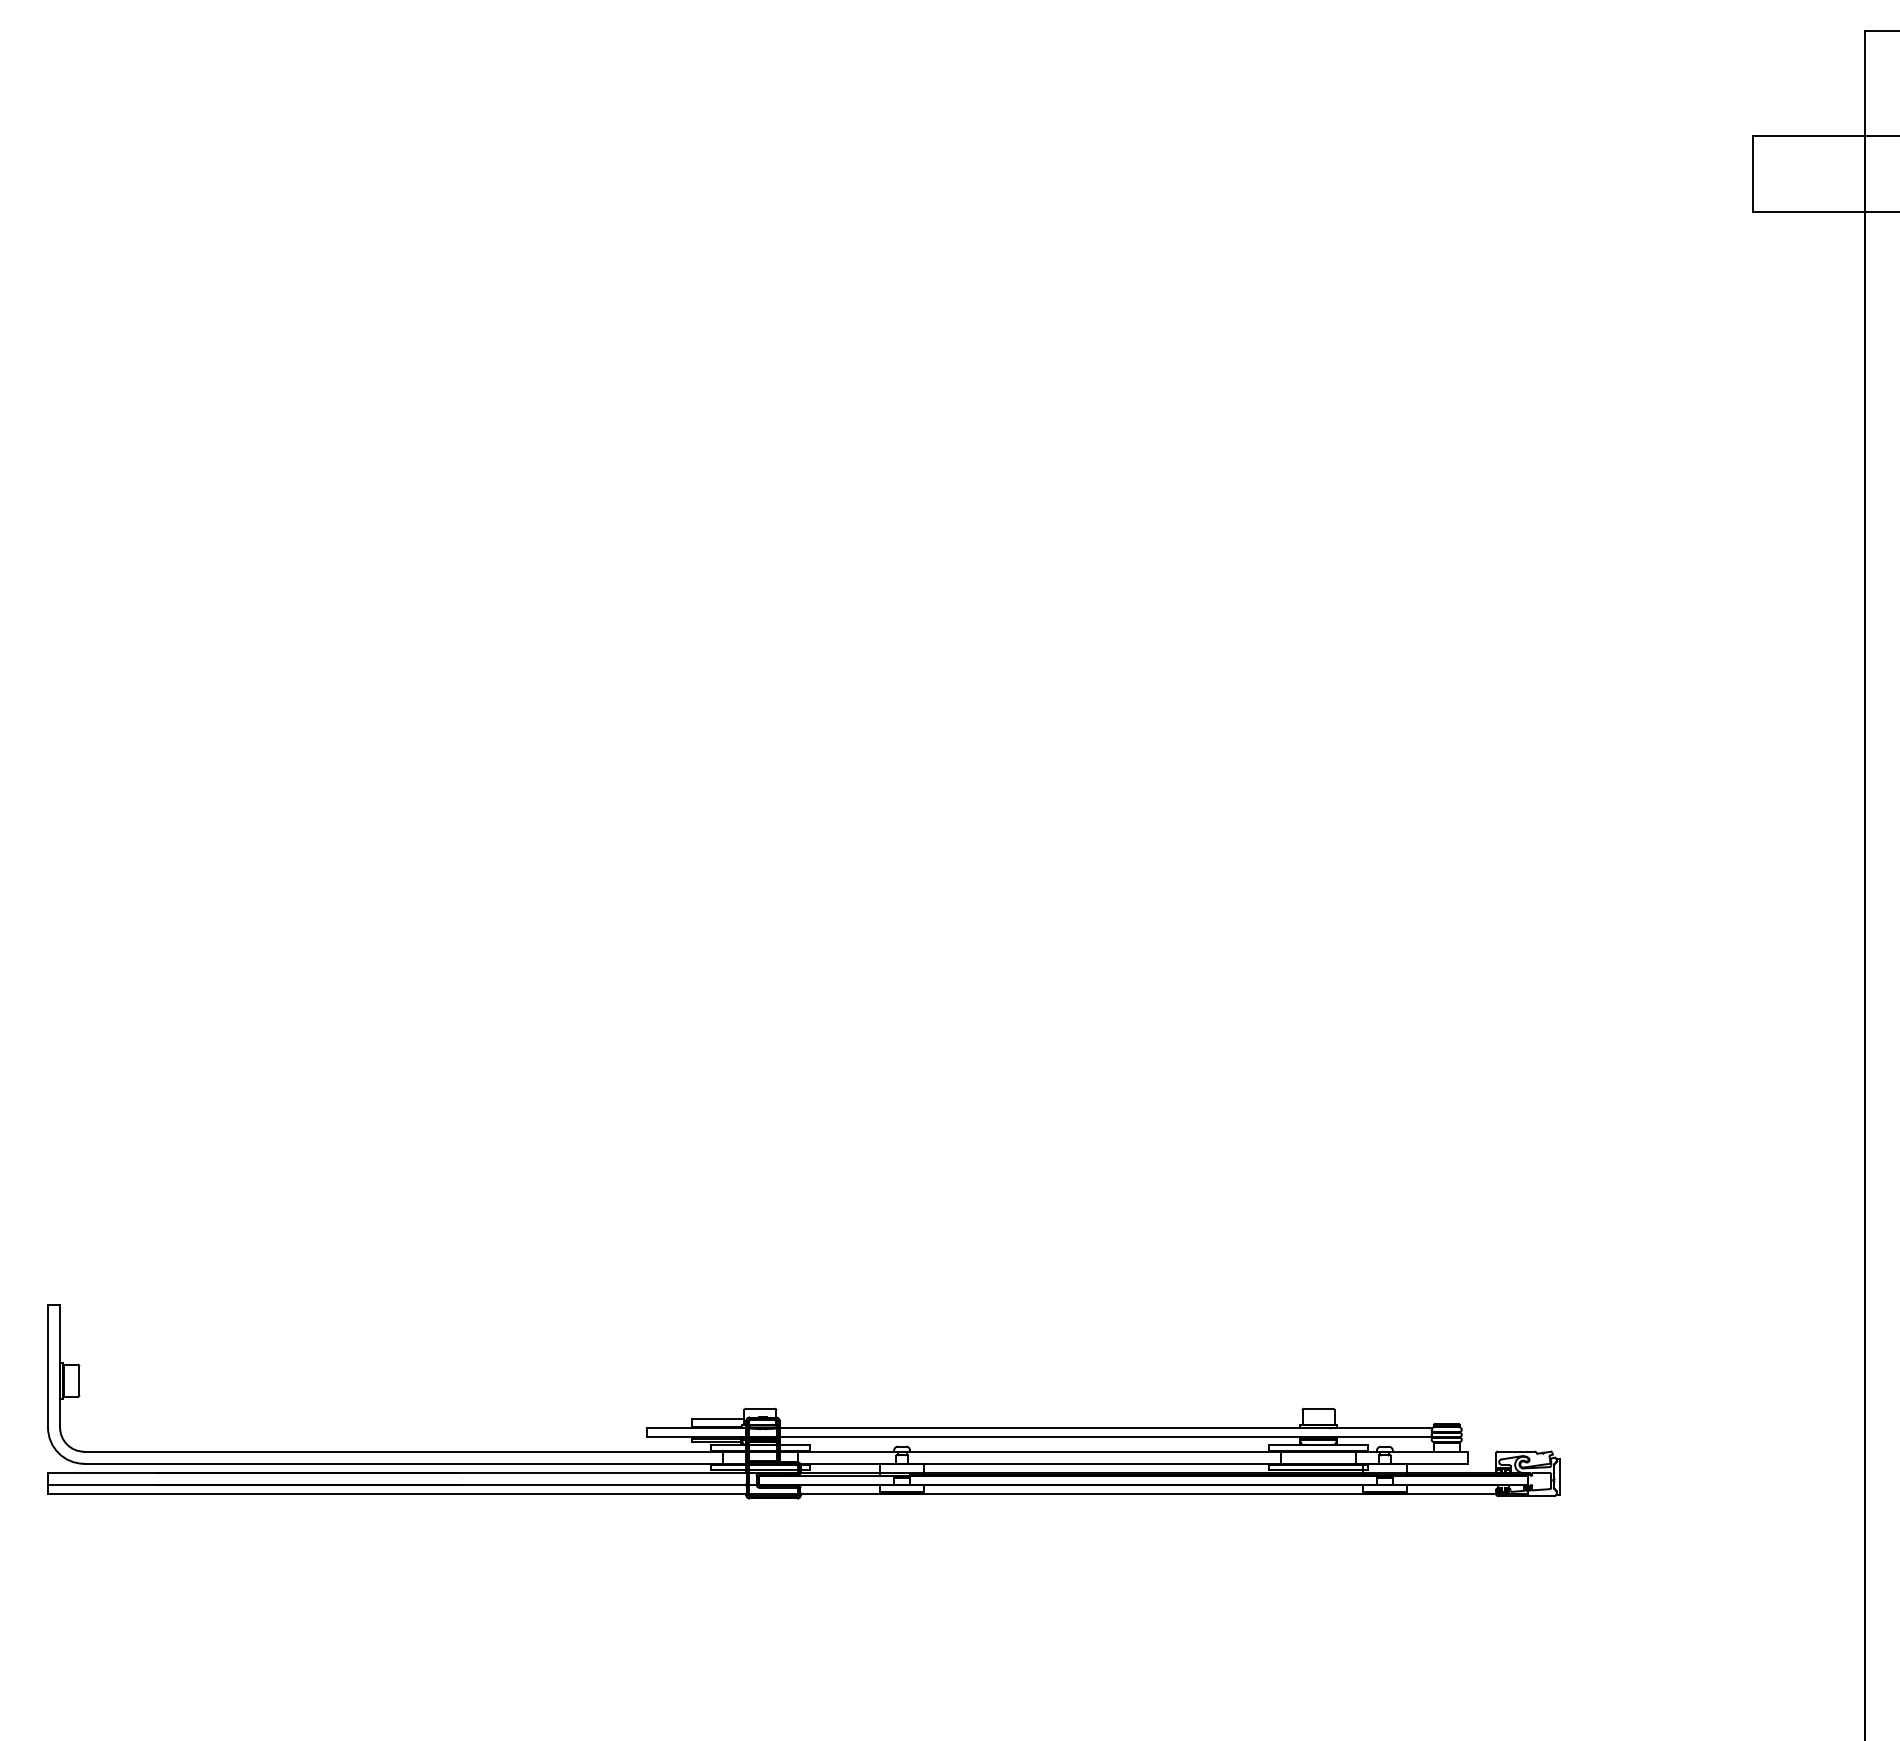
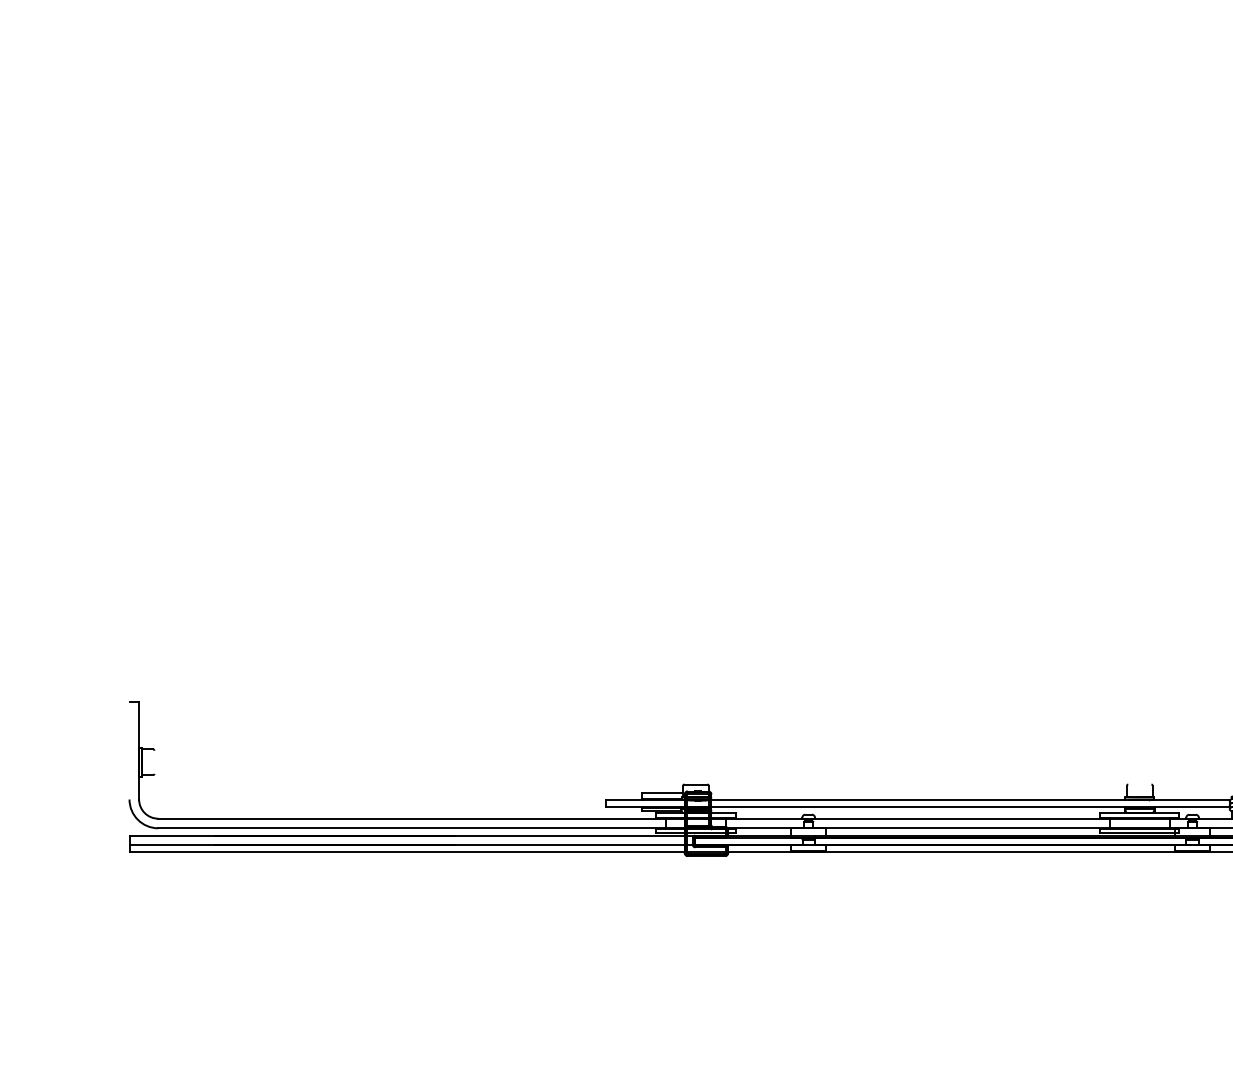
line: (48, 1366) -> (129, 750), removed
line: (79, 1380) -> (154, 762), removed
line: (1318, 1408) -> (1139, 784), removed

